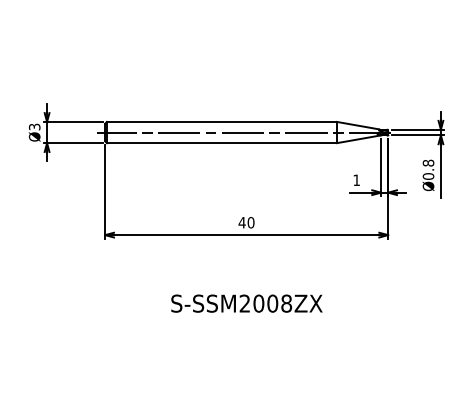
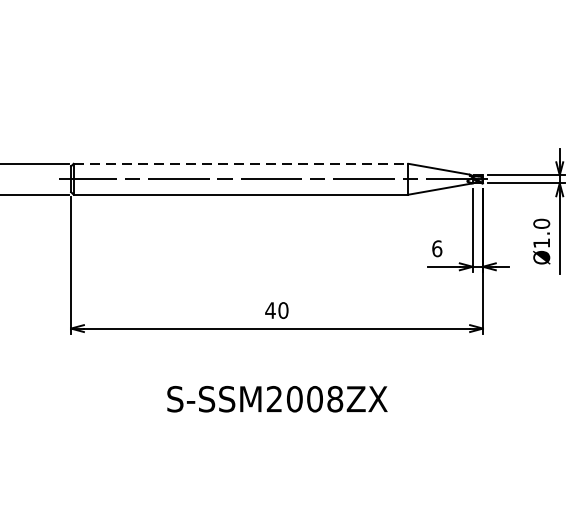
line: (222, 121) -> (241, 163), solid -> dashed
text: (428, 169) -> (541, 233), Ø0.8 -> Ø1.0
text: (356, 180) -> (436, 249), 1 -> 6
text: (246, 303) -> (276, 398), moved

